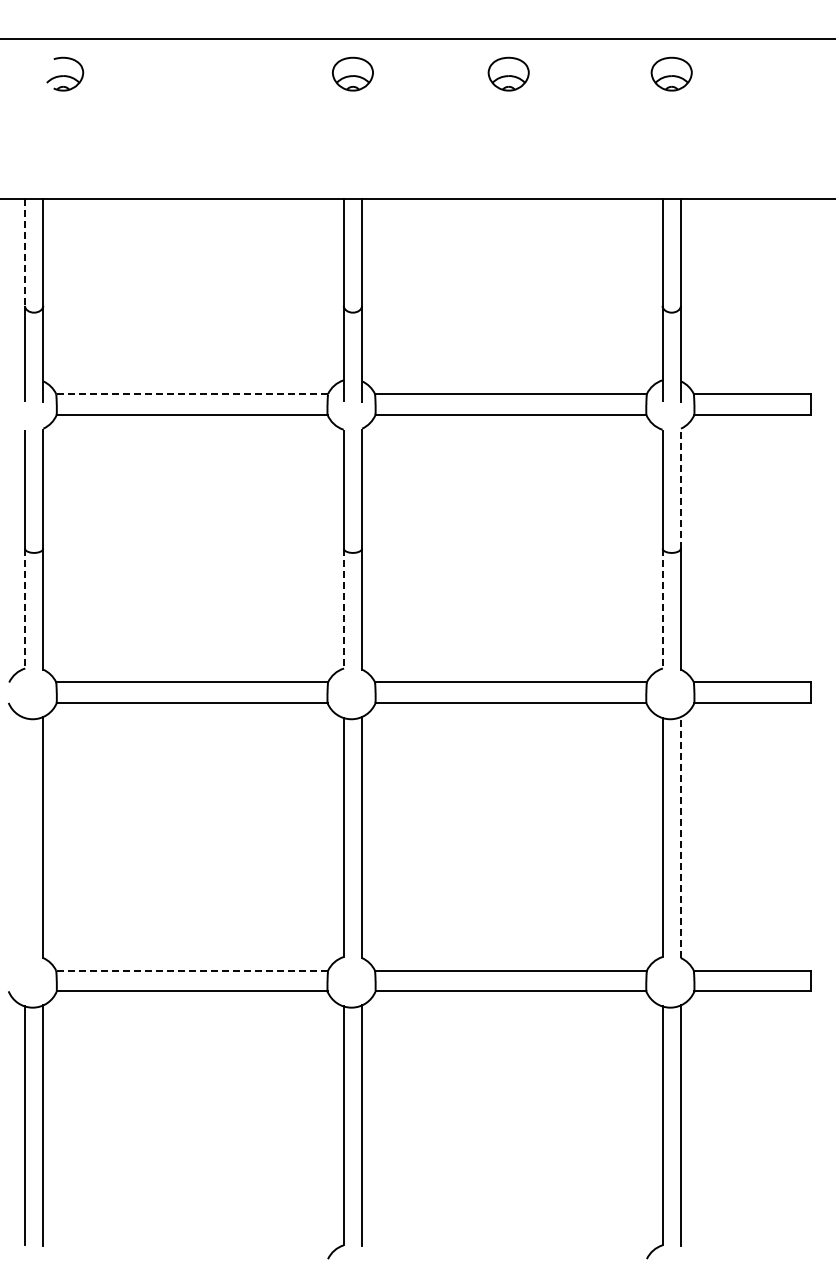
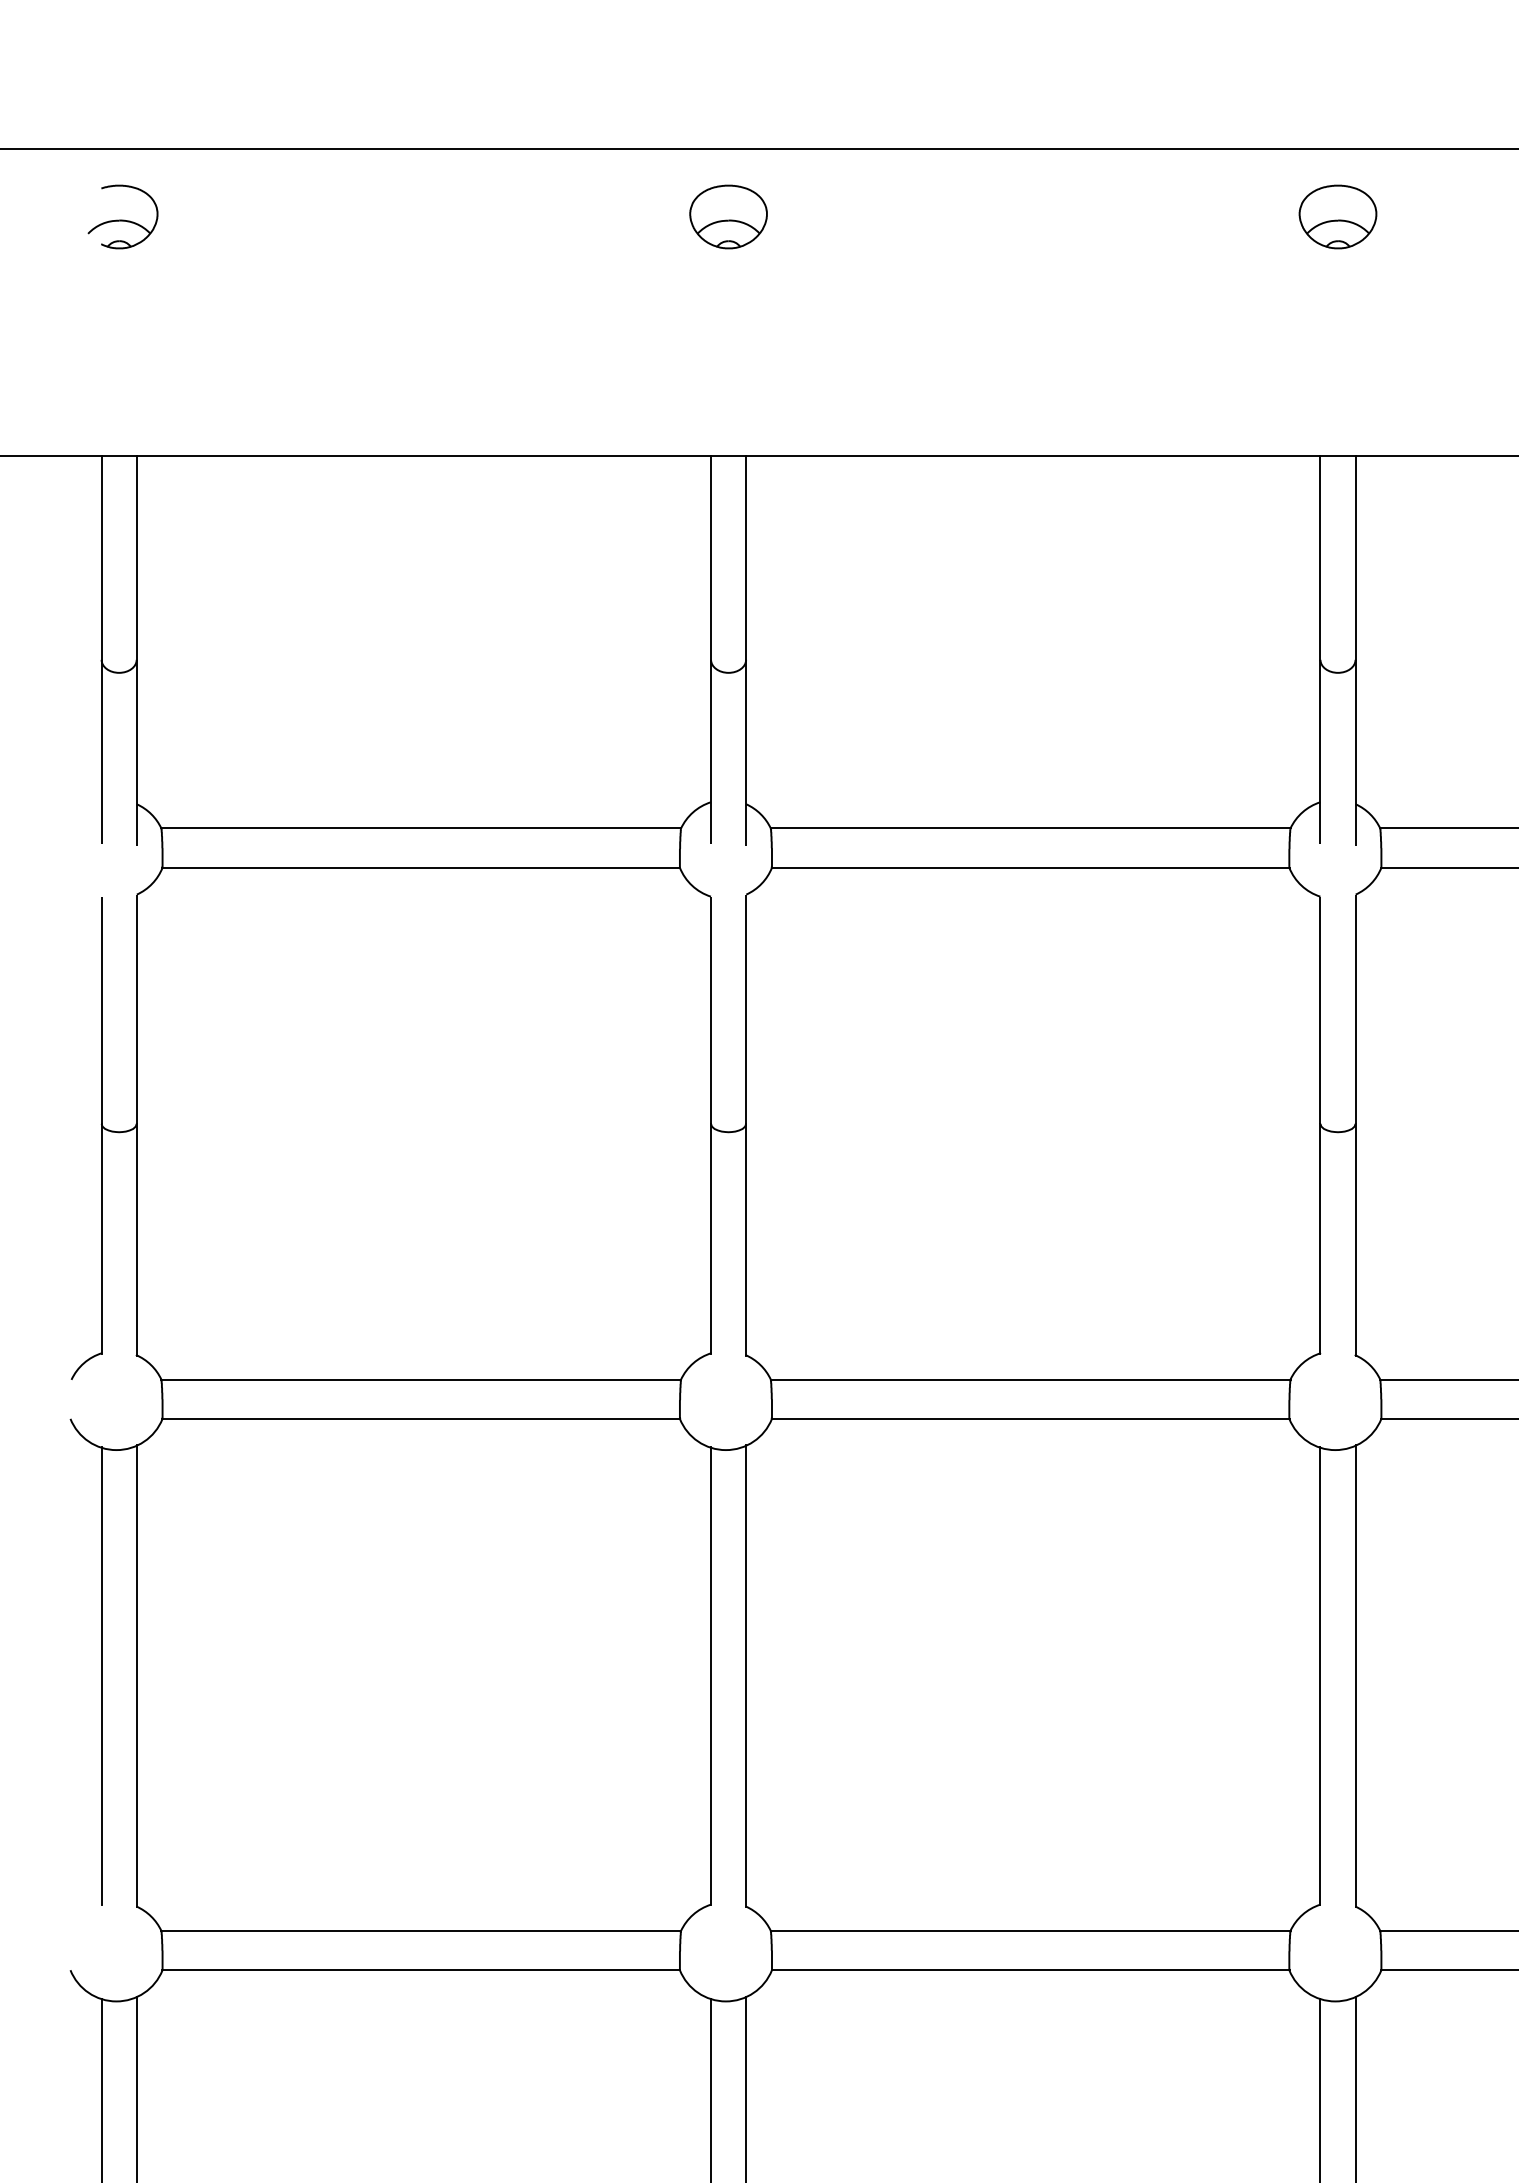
part: (65, 73) -> (123, 215), moved
part: (508, 73) -> (1025, 215), removed
line: (24, 252) -> (100, 557), dashed -> solid
line: (191, 394) -> (419, 829), dashed -> solid
line: (680, 488) -> (1354, 1008), dashed -> solid
line: (24, 609) -> (100, 1240), dashed -> solid
line: (343, 609) -> (710, 1240), dashed -> solid
line: (662, 609) -> (1320, 1240), dashed -> solid
line: (24, 837) -> (100, 1676), added
line: (680, 837) -> (1354, 1676), dashed -> solid
line: (191, 970) -> (419, 1930), dashed -> solid

